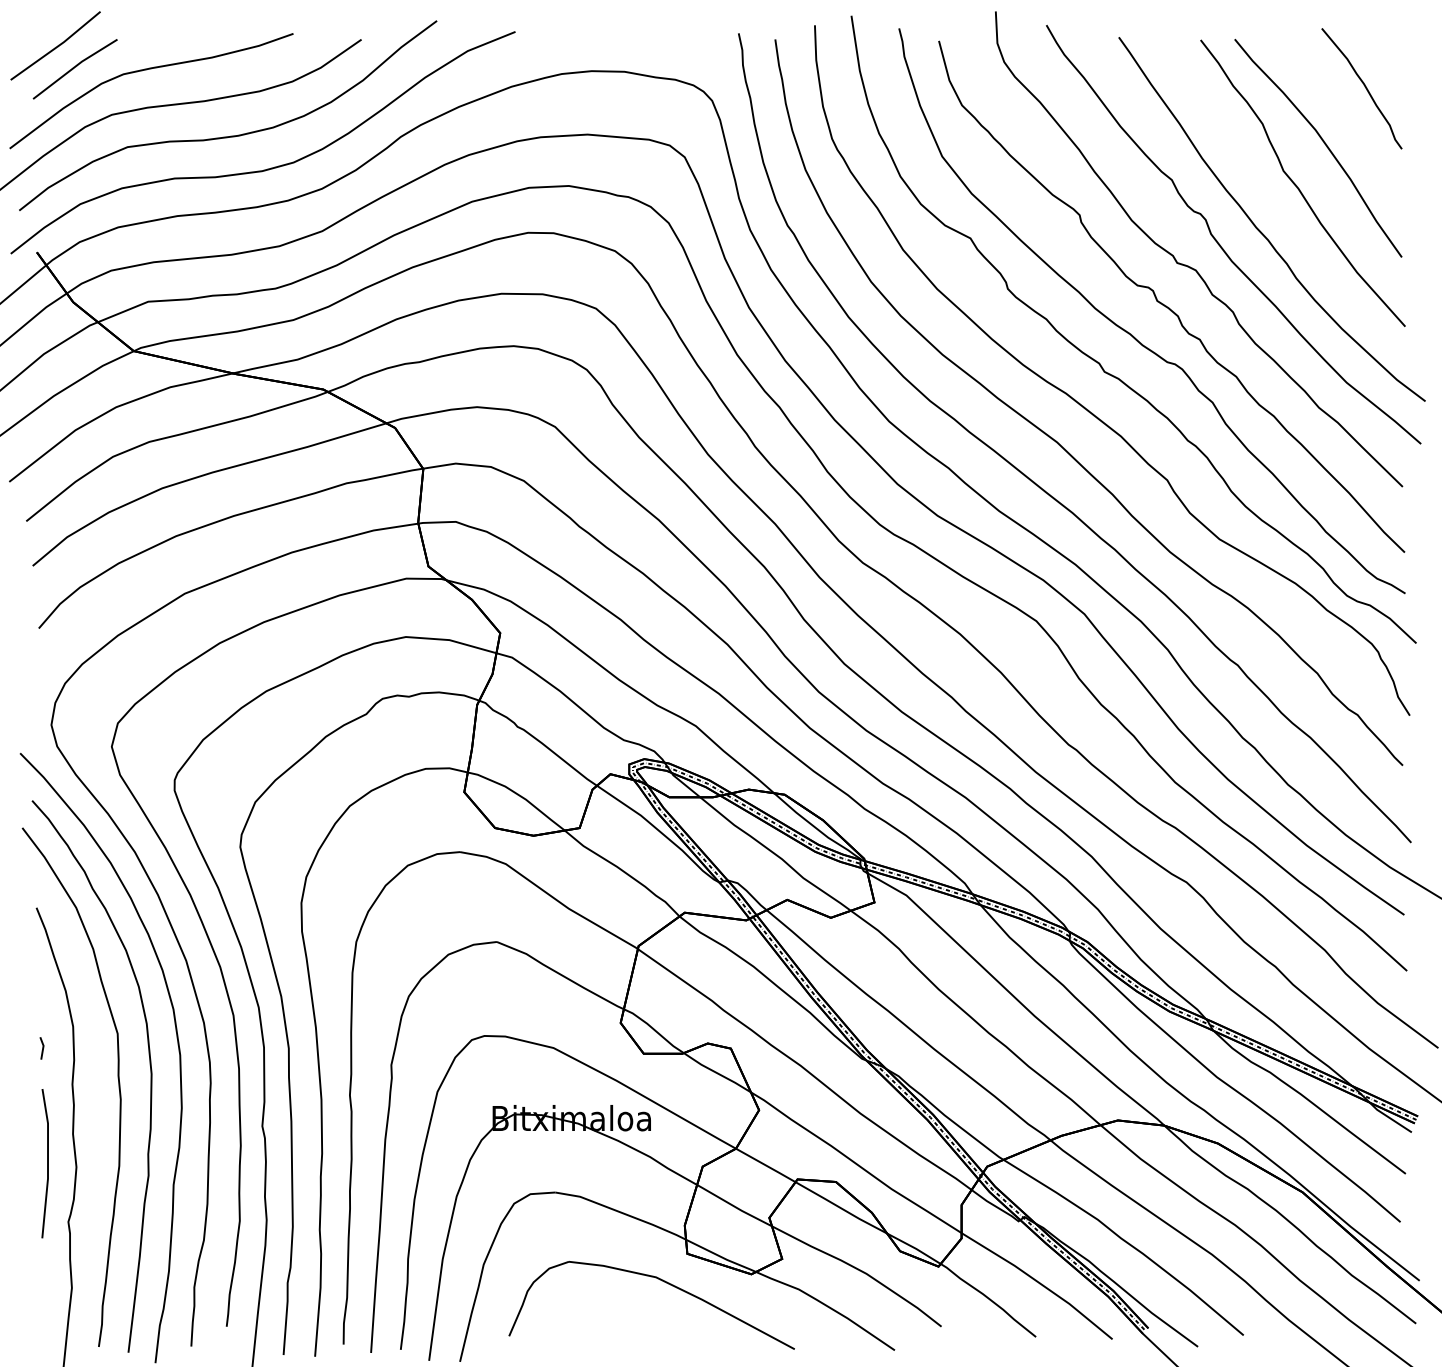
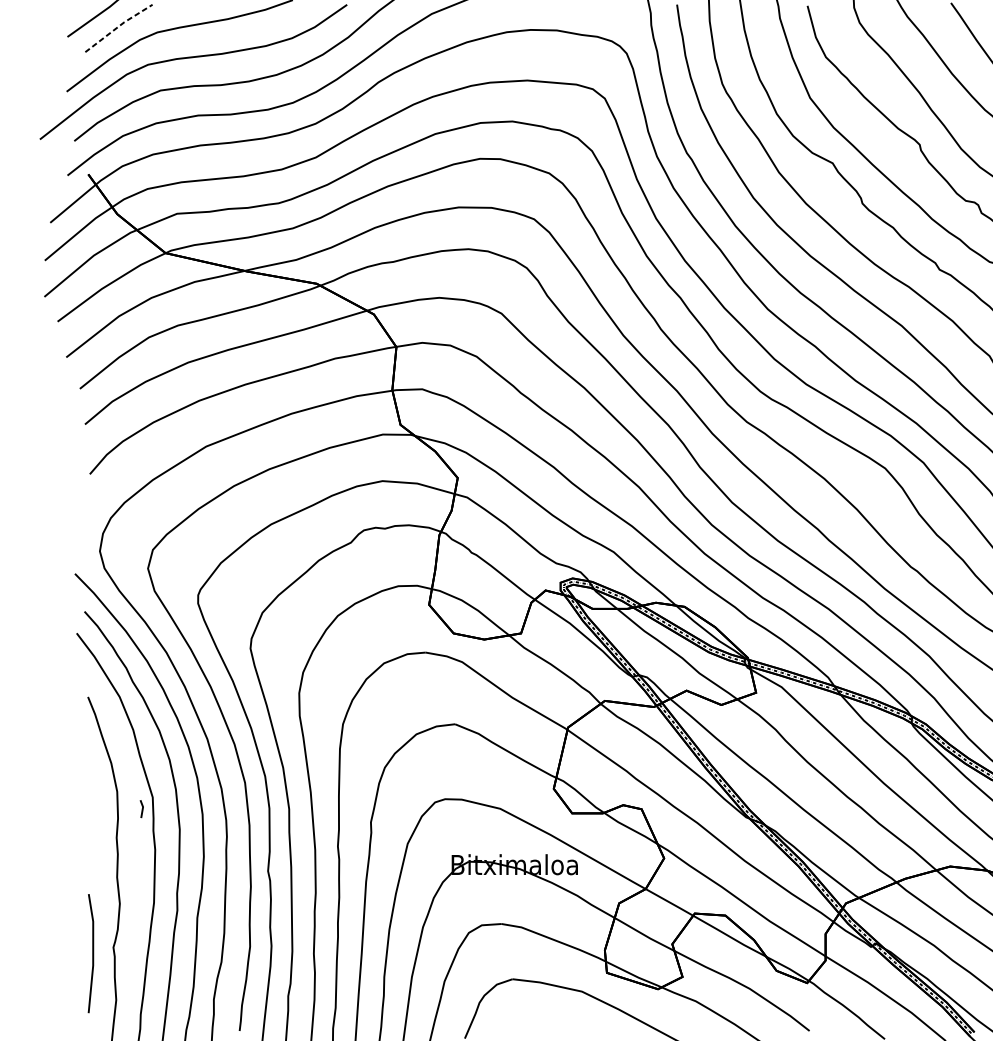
line: (75, 66) -> (119, 26), solid -> dashed
line: (42, 1048) -> (142, 809), moved
line: (47, 1163) -> (92, 953), moved

